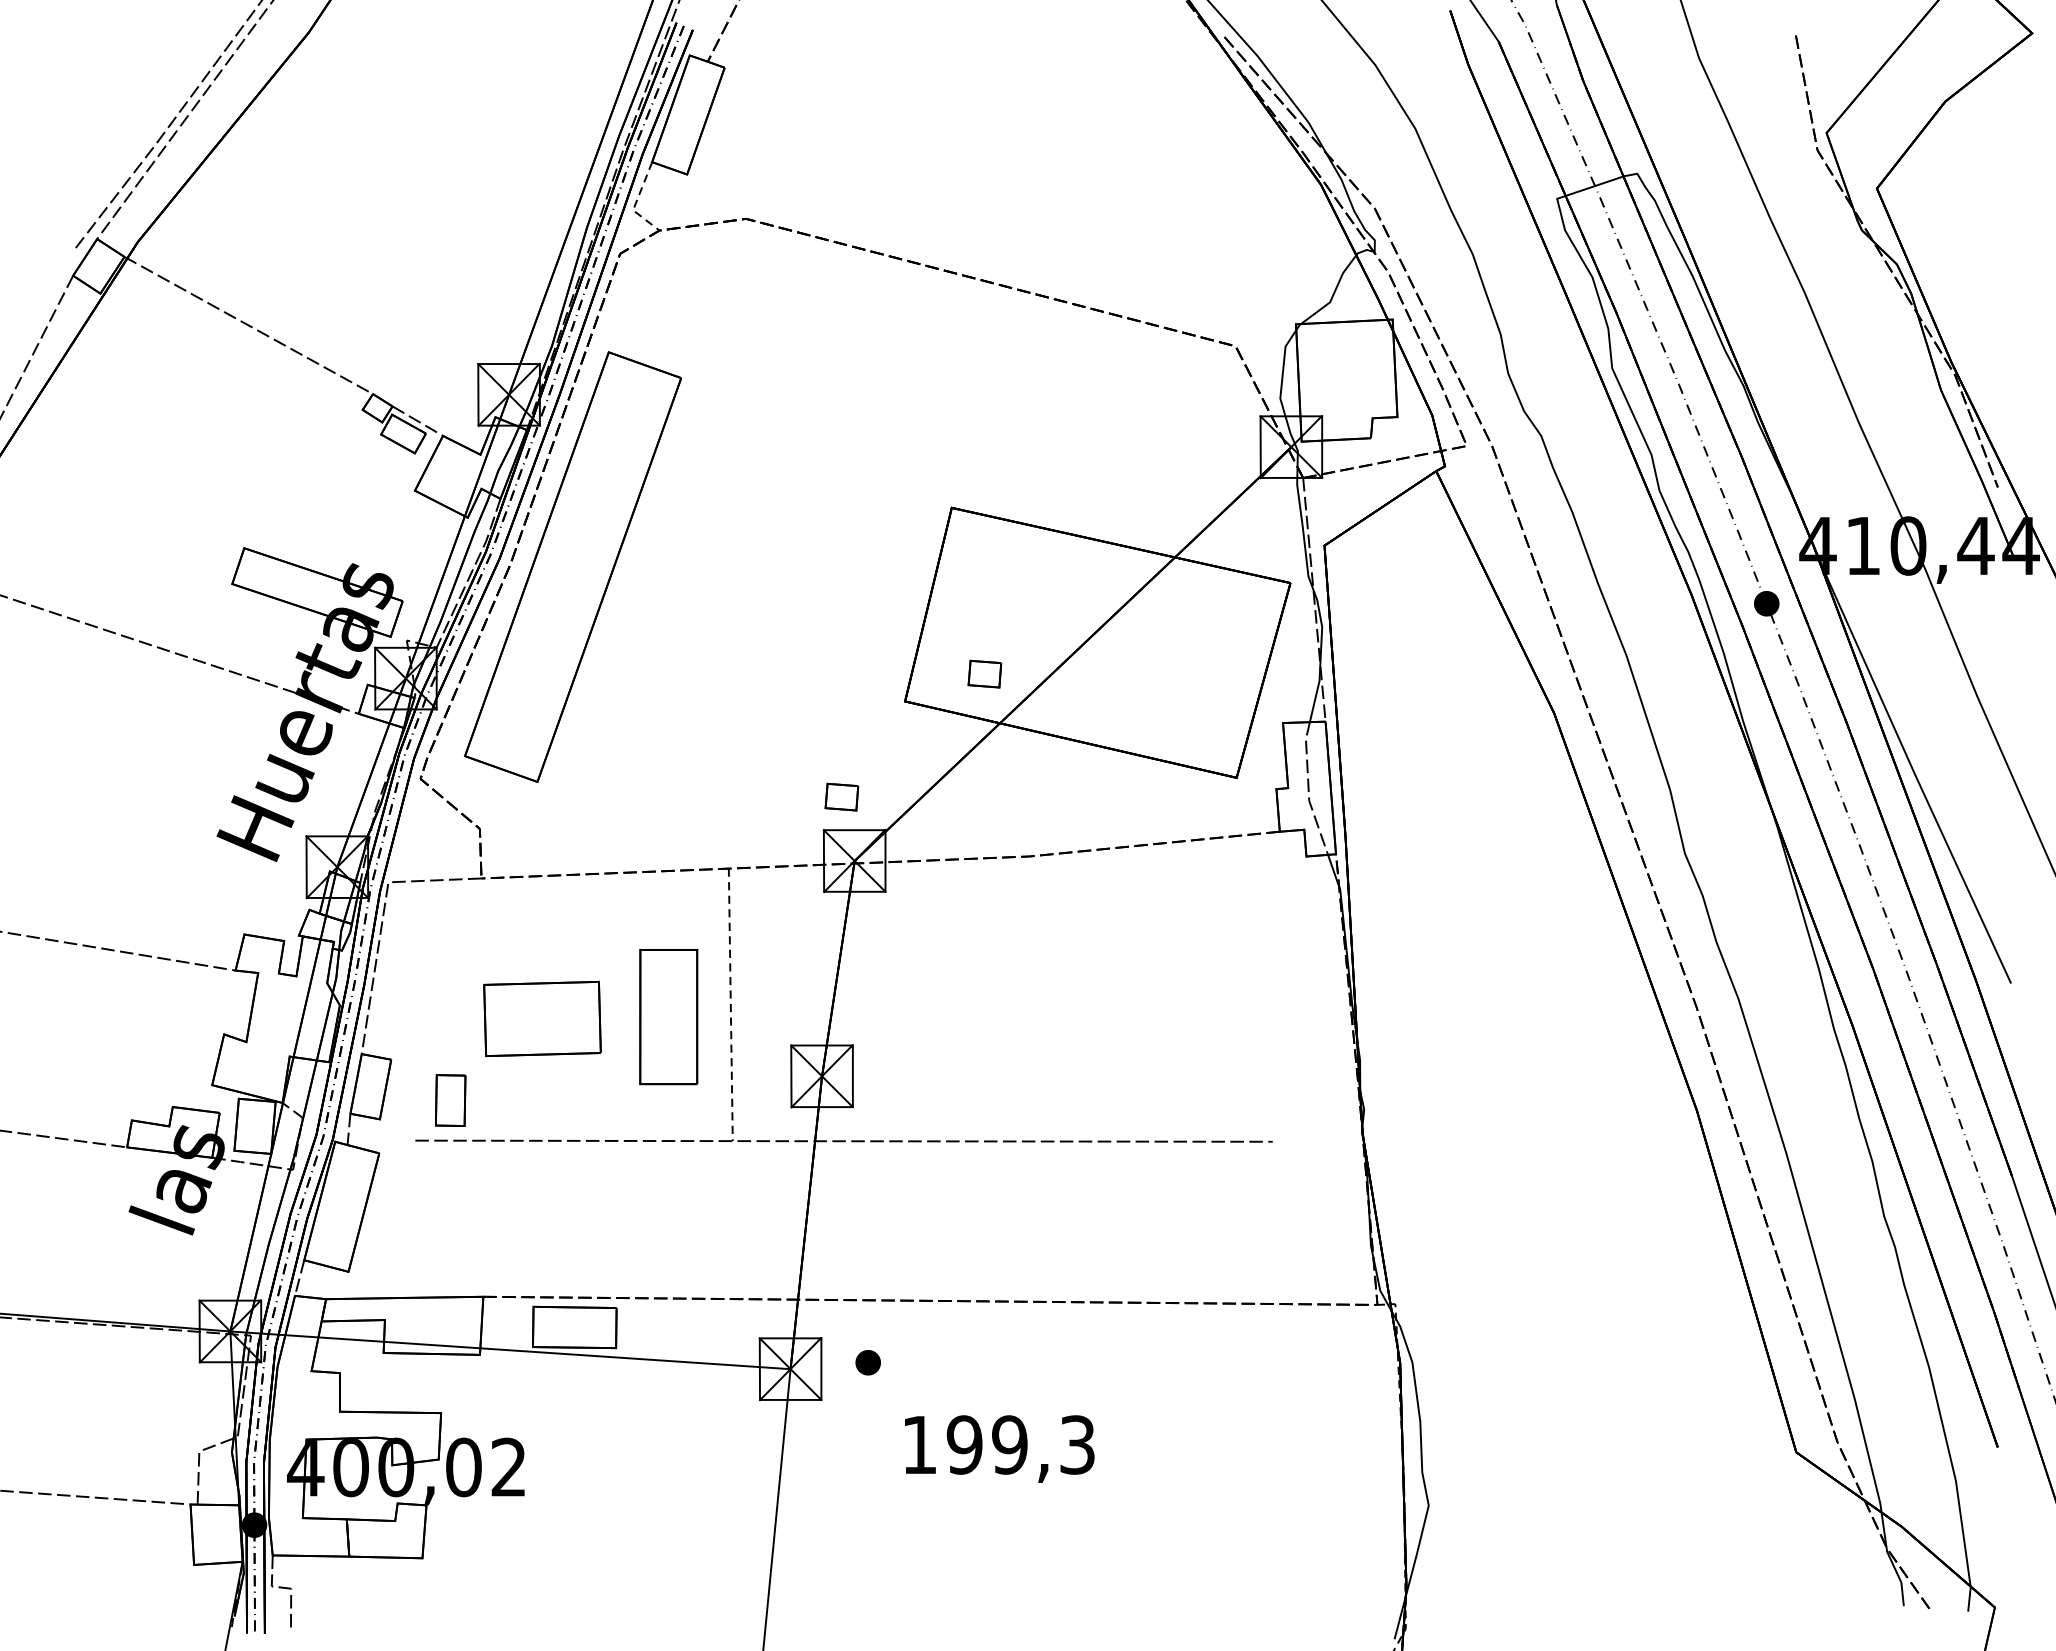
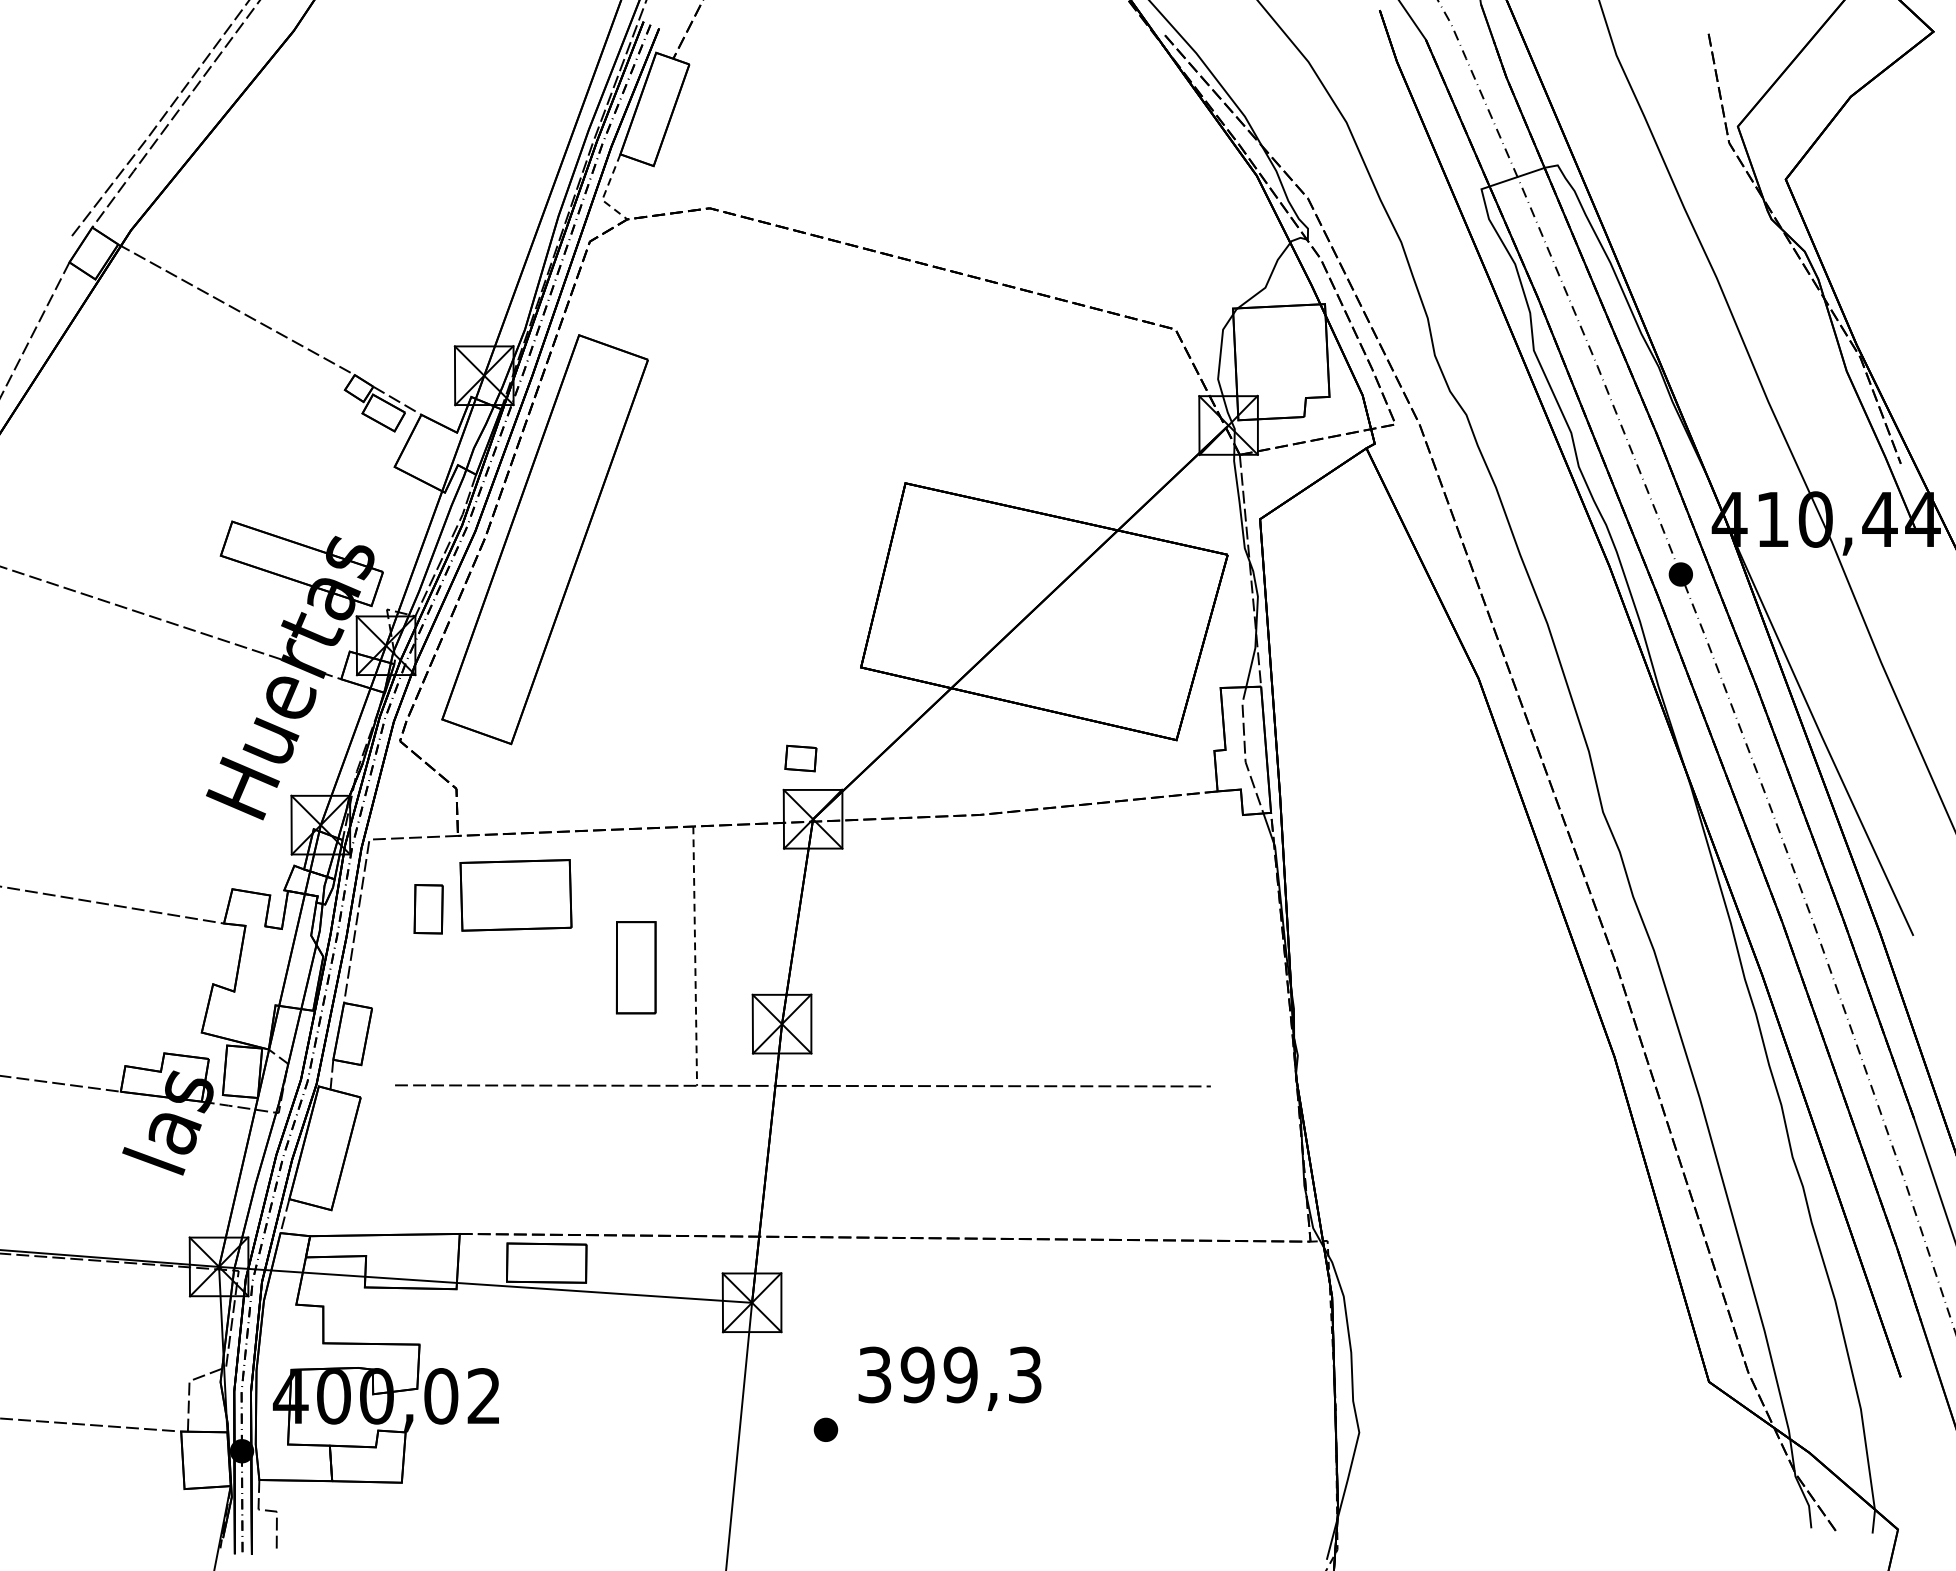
part: (984, 673) -> (936, 640), removed
part: (668, 1016) -> (635, 967), size x0.71
part: (542, 1018) -> (516, 894), moved
part: (450, 1100) -> (428, 909), moved
part: (867, 1362) -> (825, 1429), moved
text: (919, 1444) -> (874, 1374), 199,3 -> 399,3

